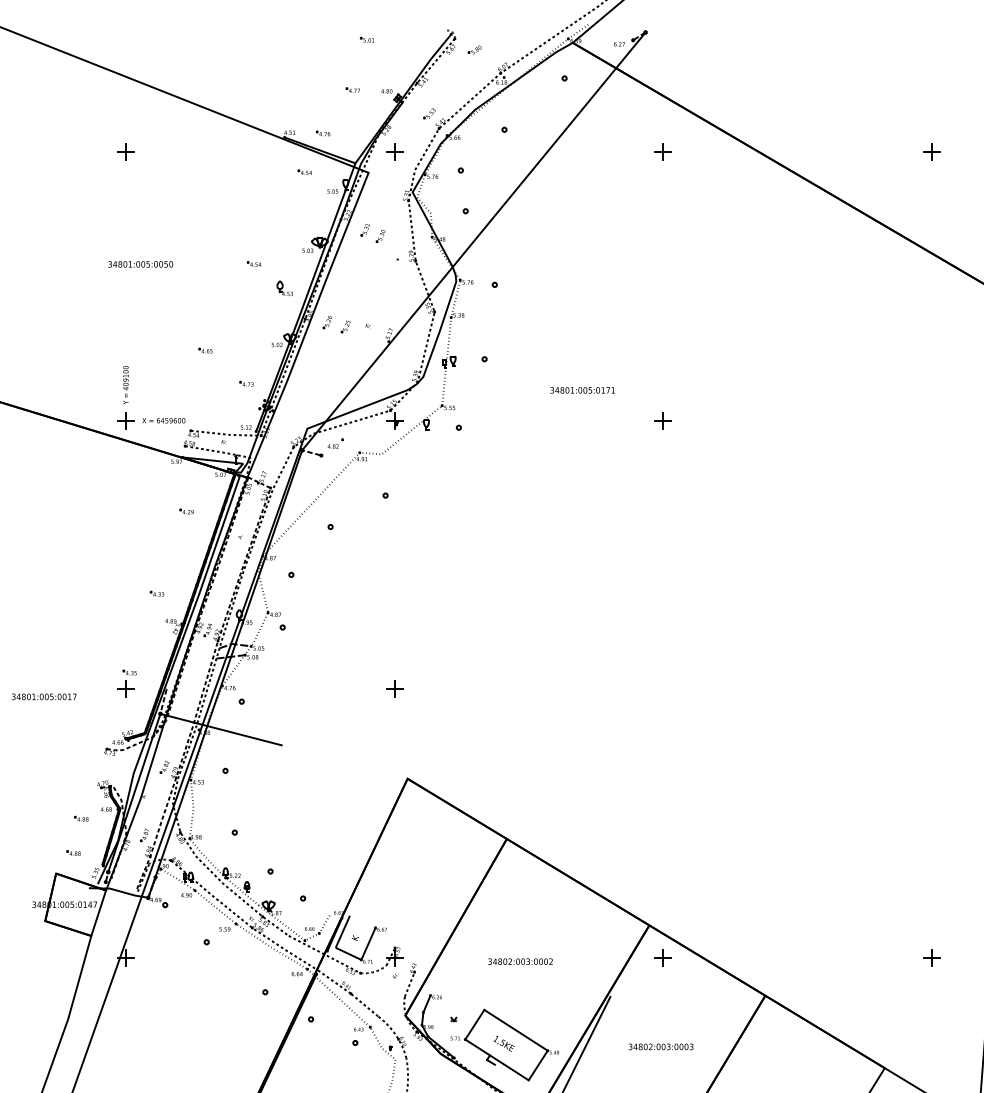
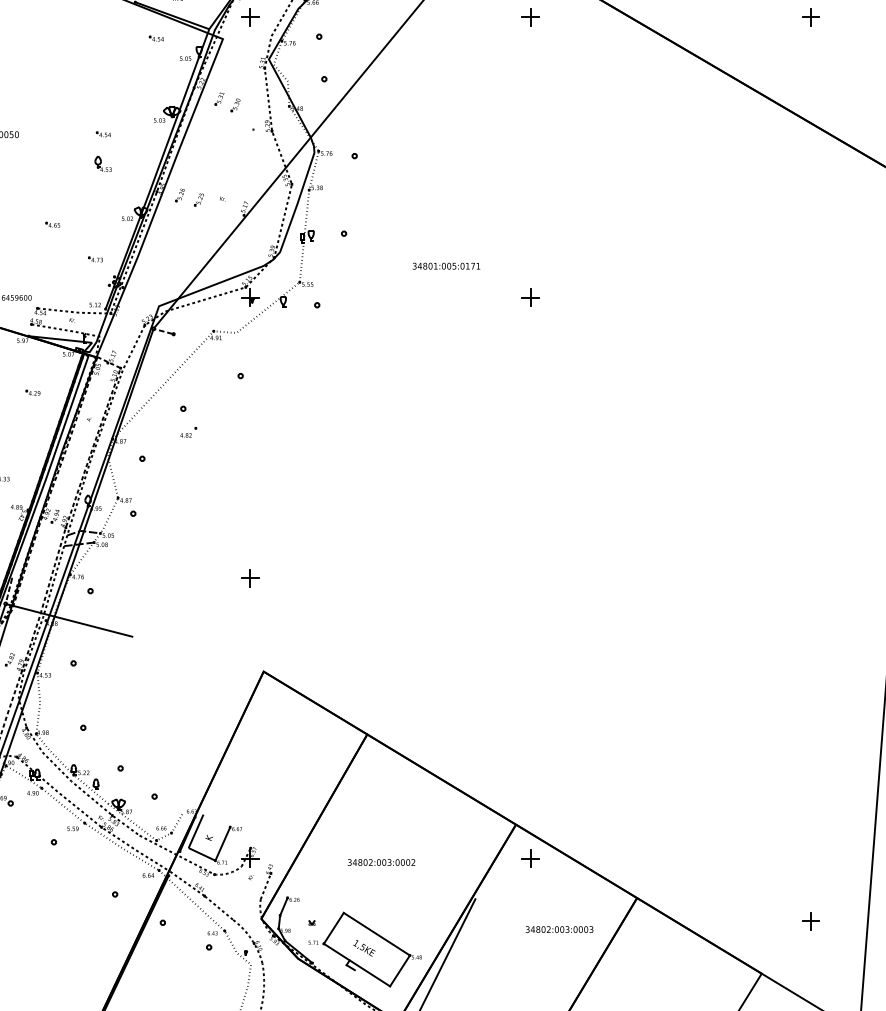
part: (284, 287) -> (102, 163), moved
part: (335, 443) -> (188, 432), moved
part: (931, 957) -> (810, 920), moved
text: (660, 1046) -> (558, 929), moved

